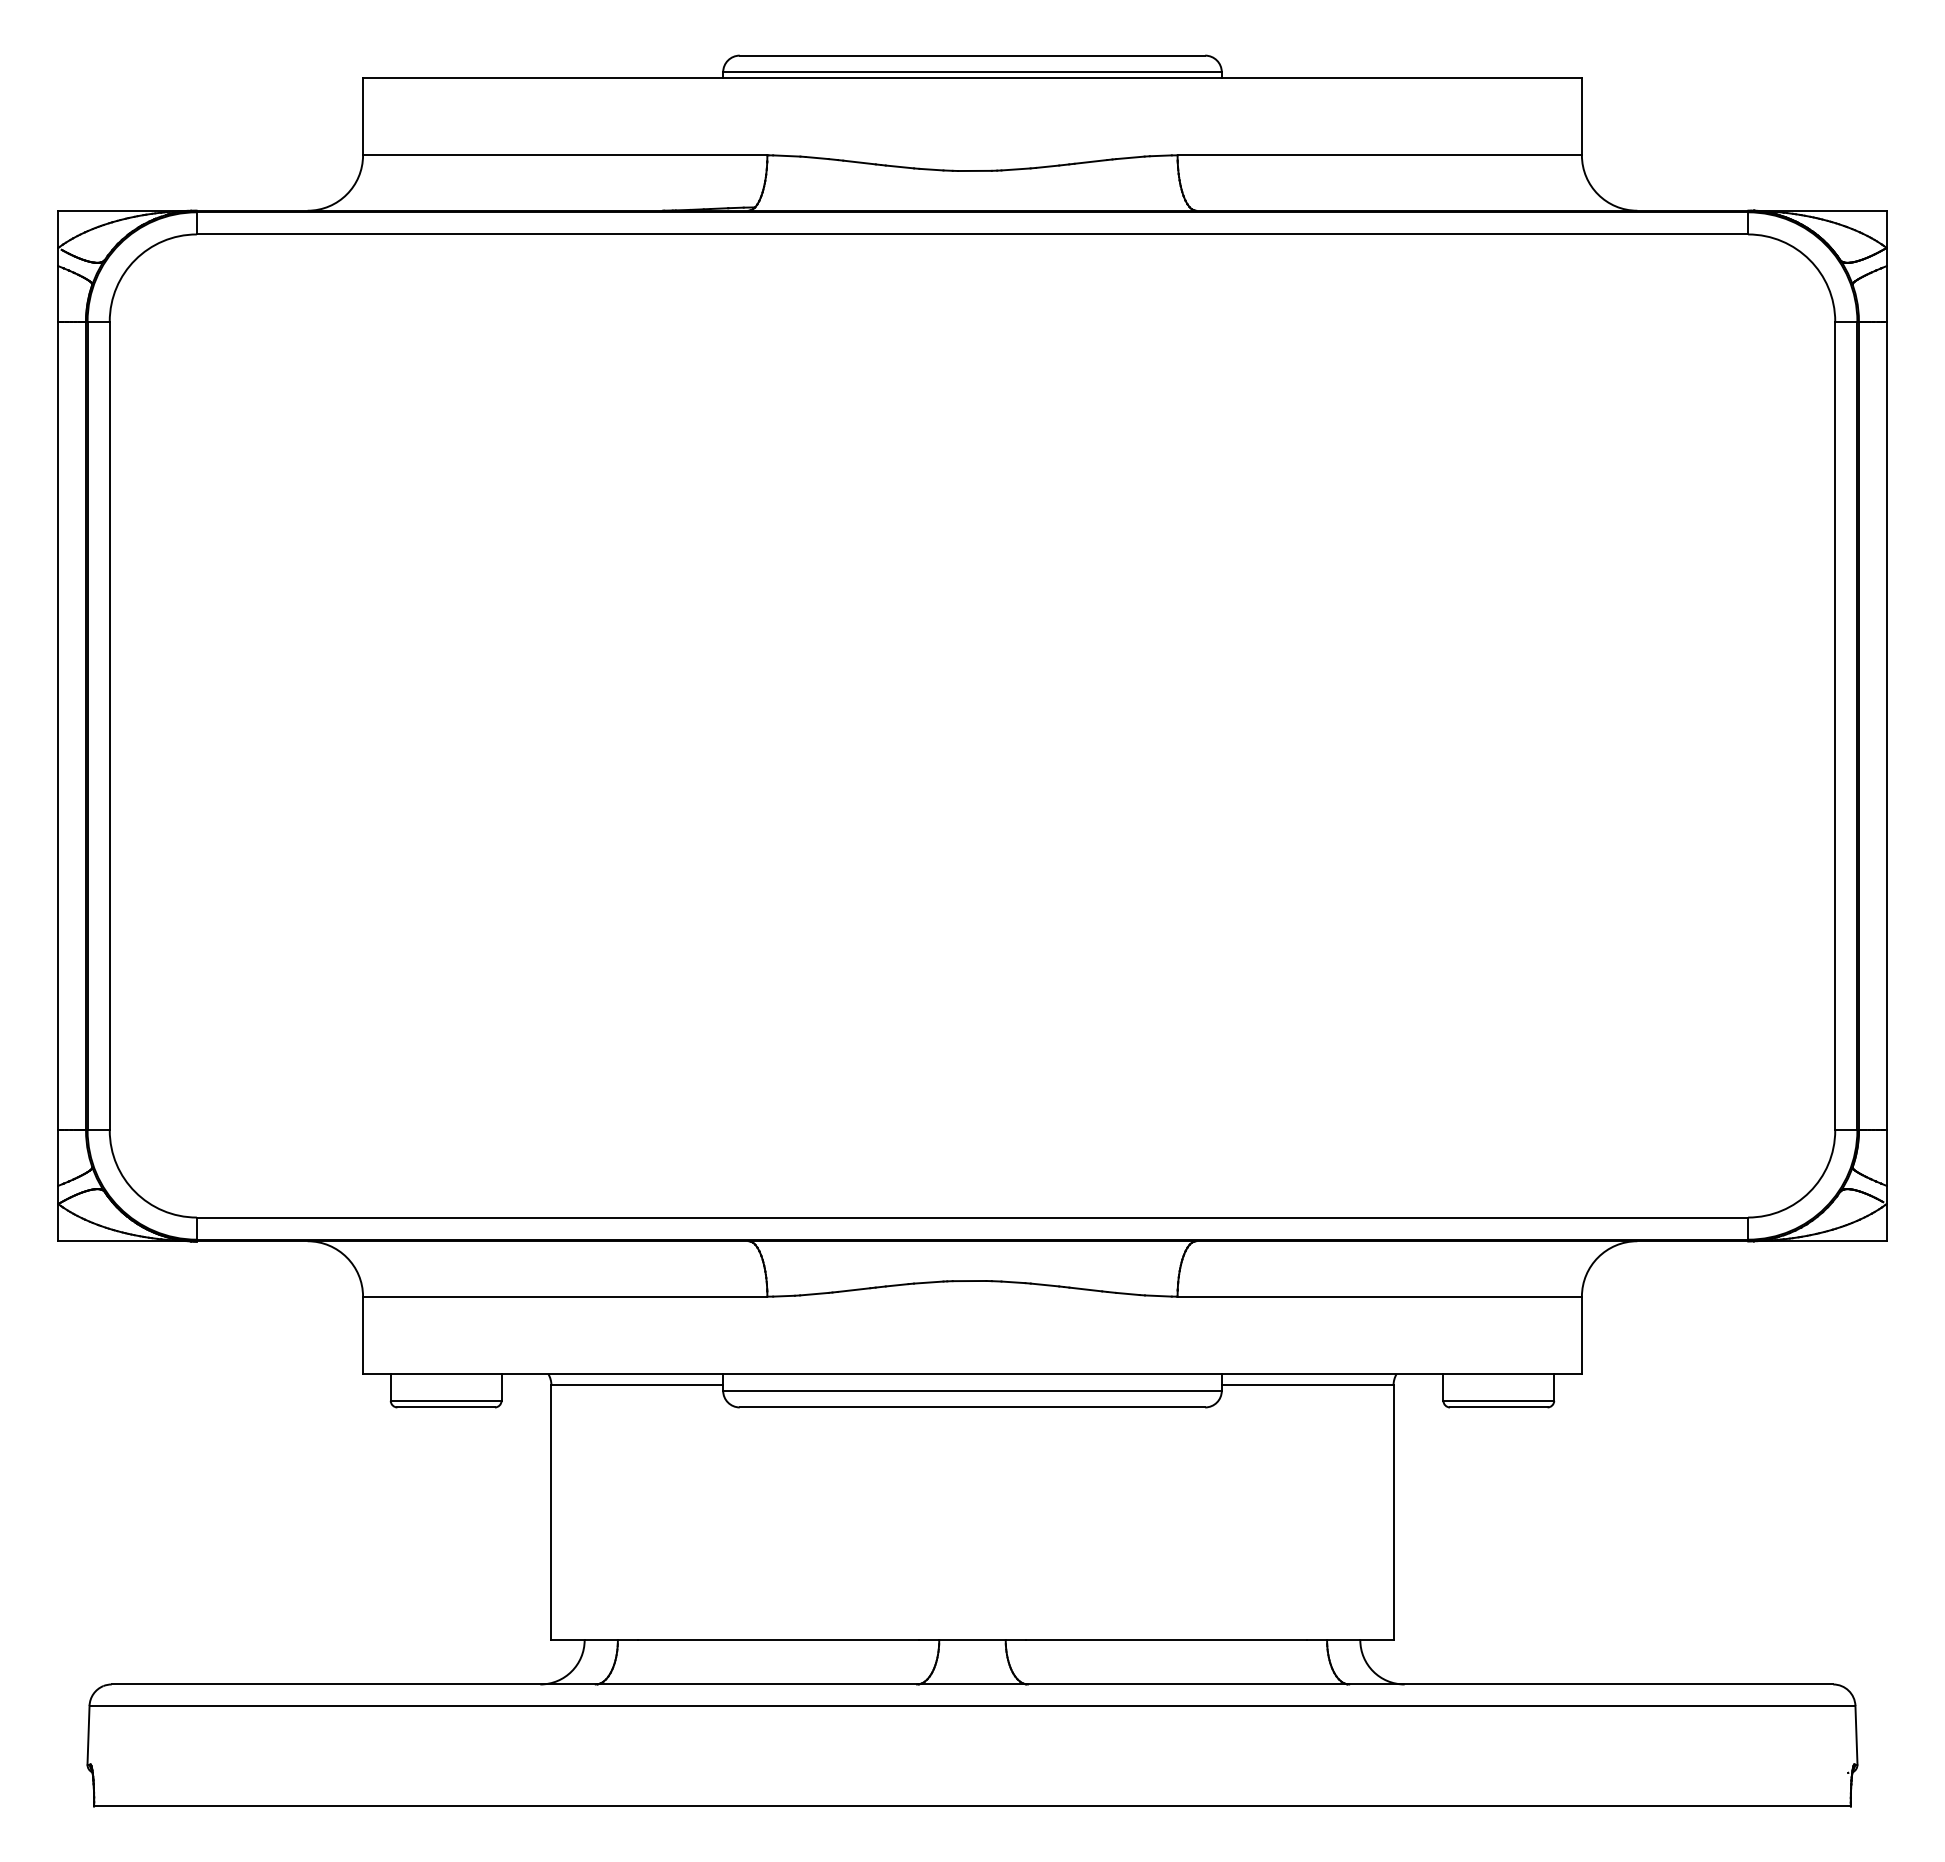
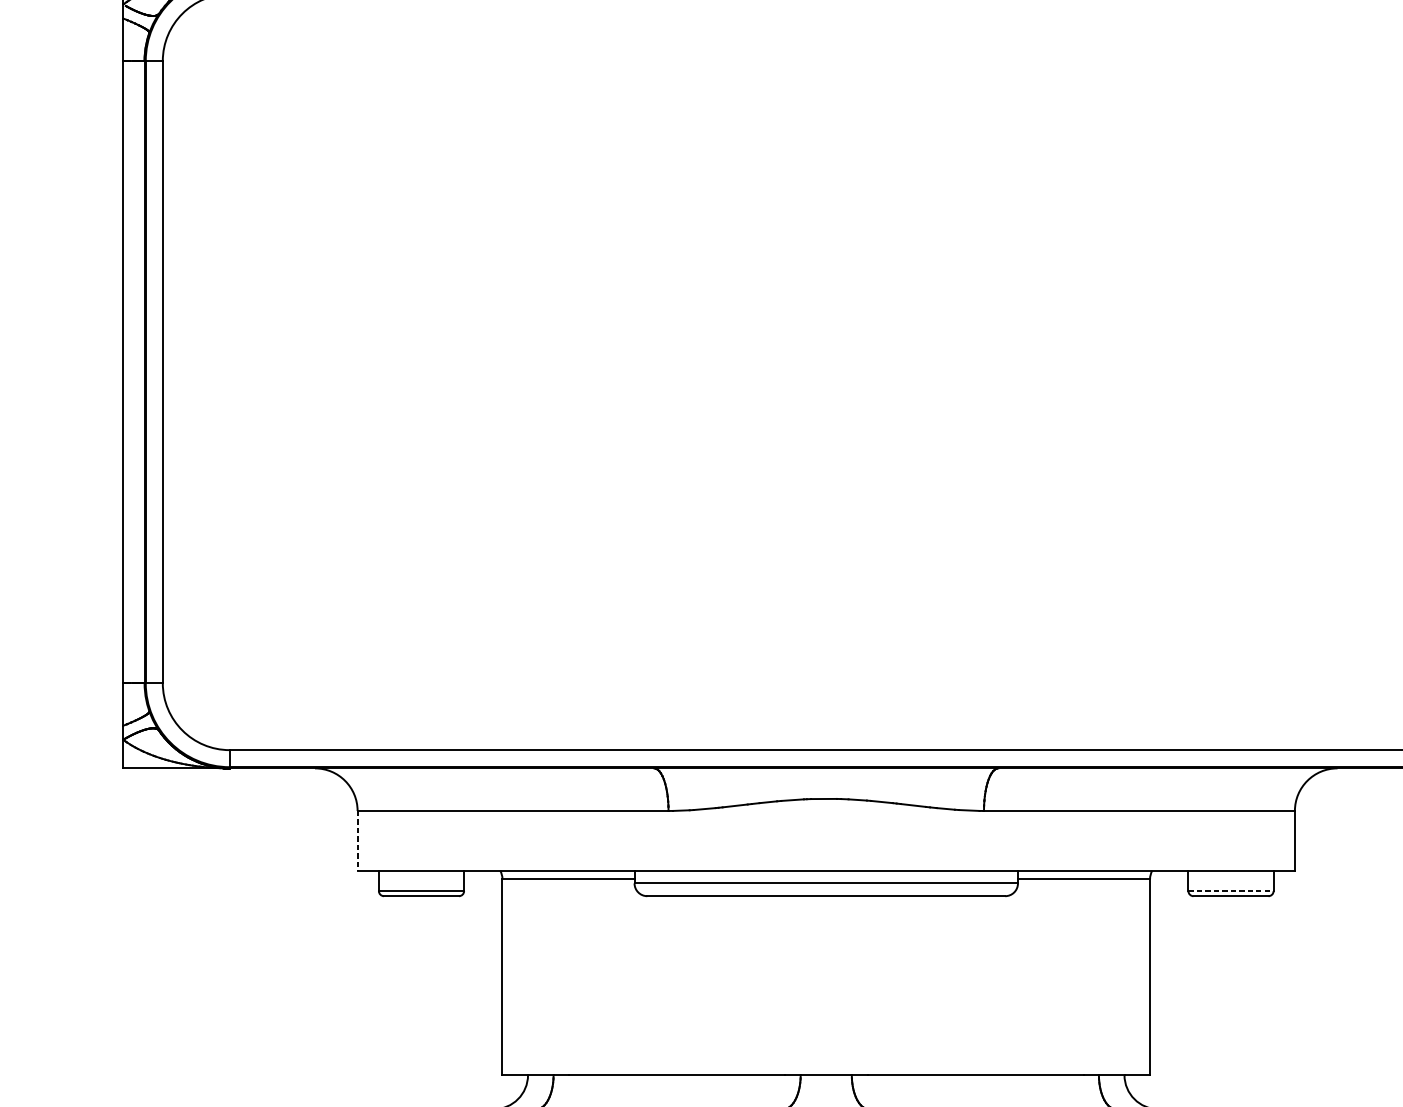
line: (363, 1335) -> (357, 840), solid -> dashed
line: (1499, 1400) -> (1231, 890), solid -> dashed

